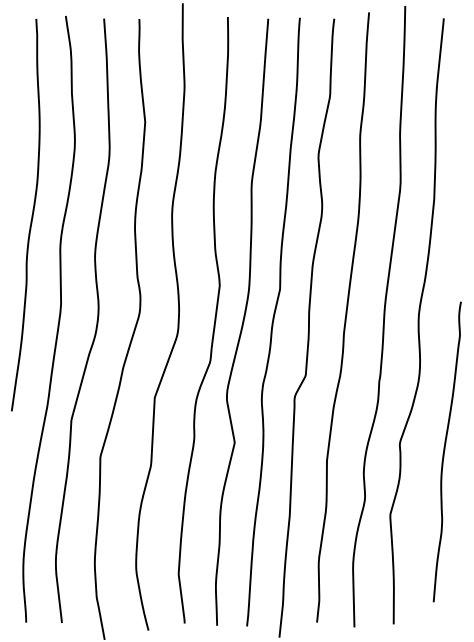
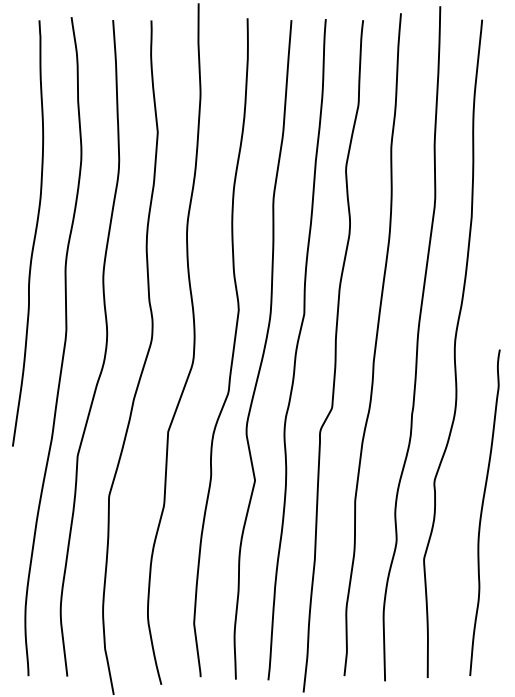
curve: (445, 451) -> (482, 512), moved

